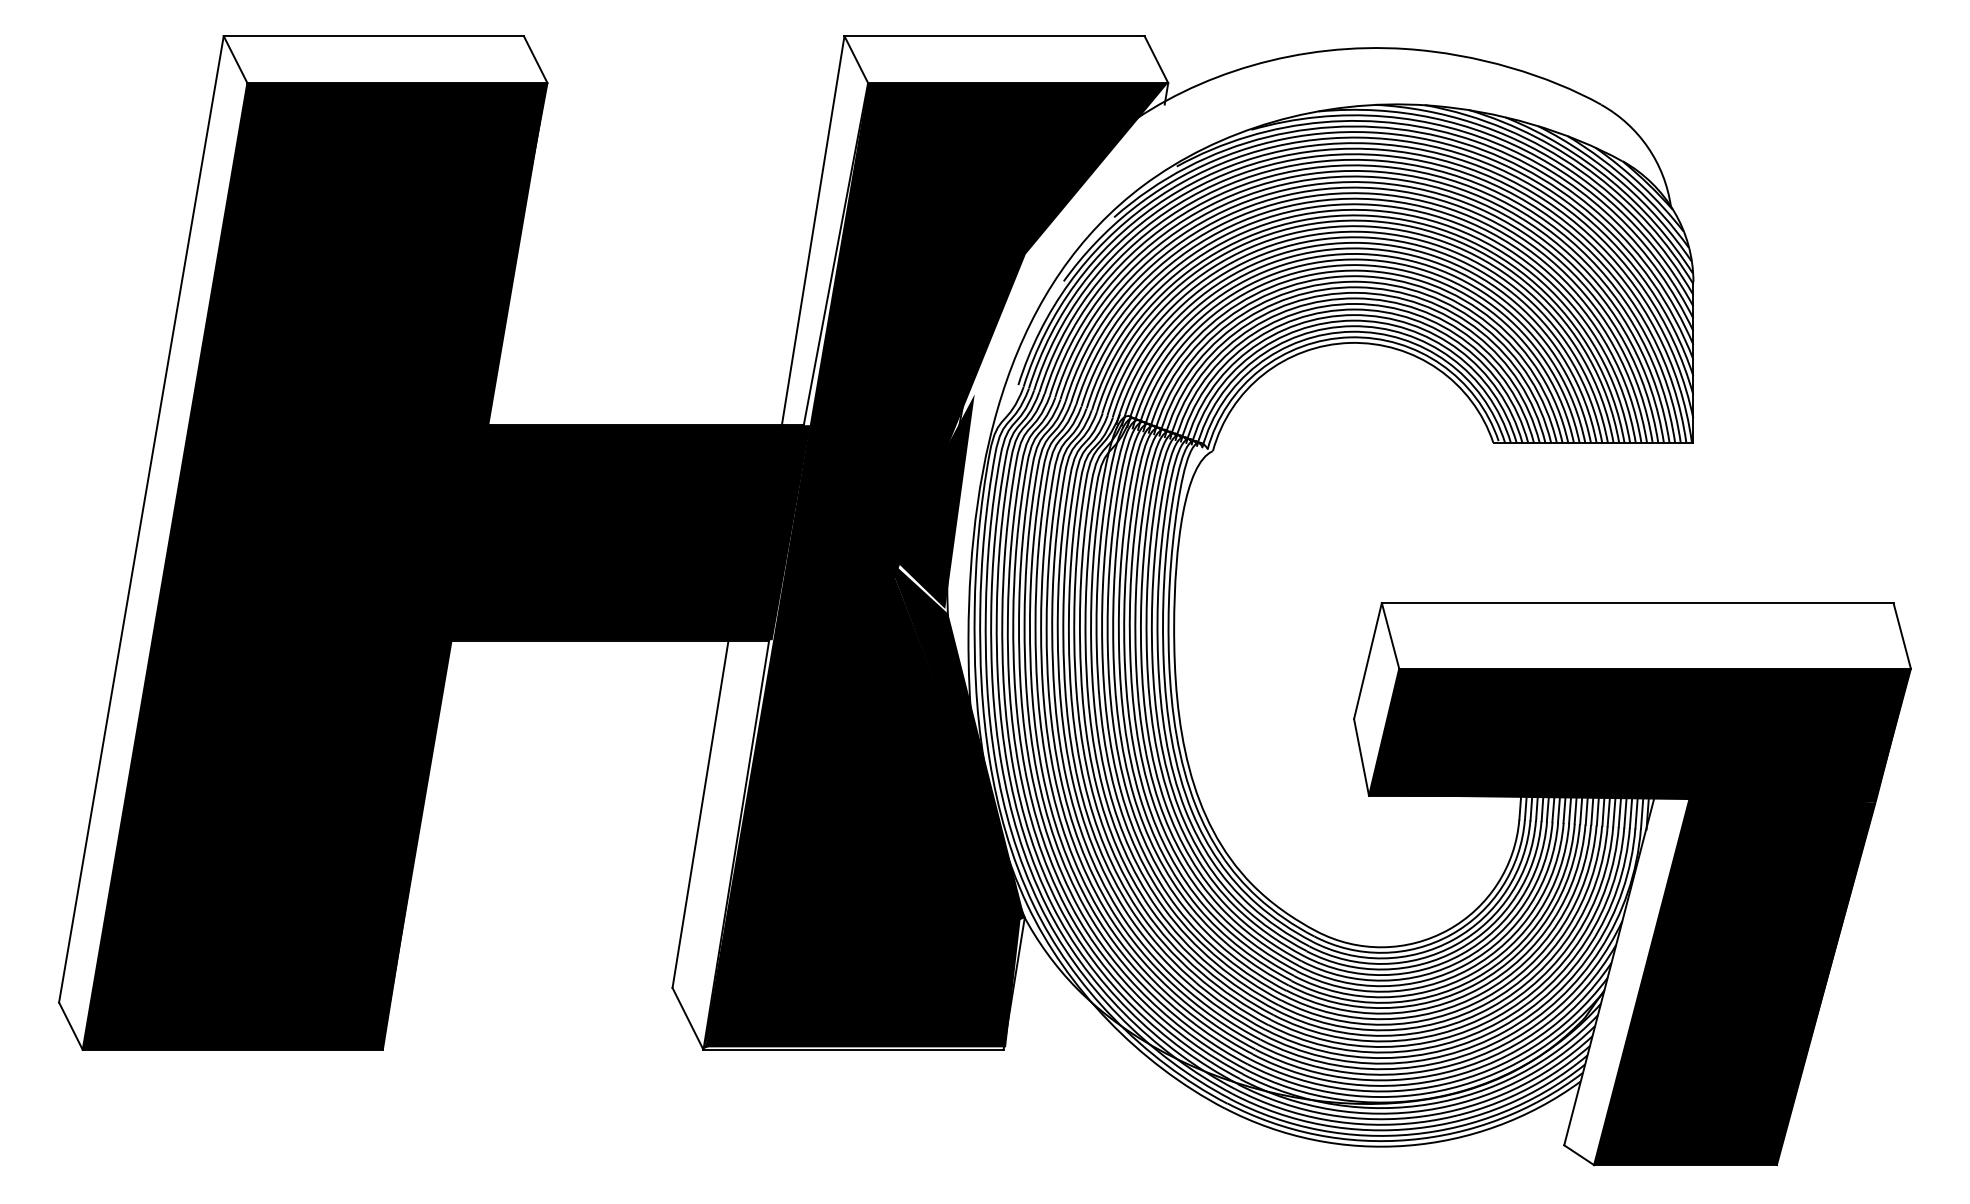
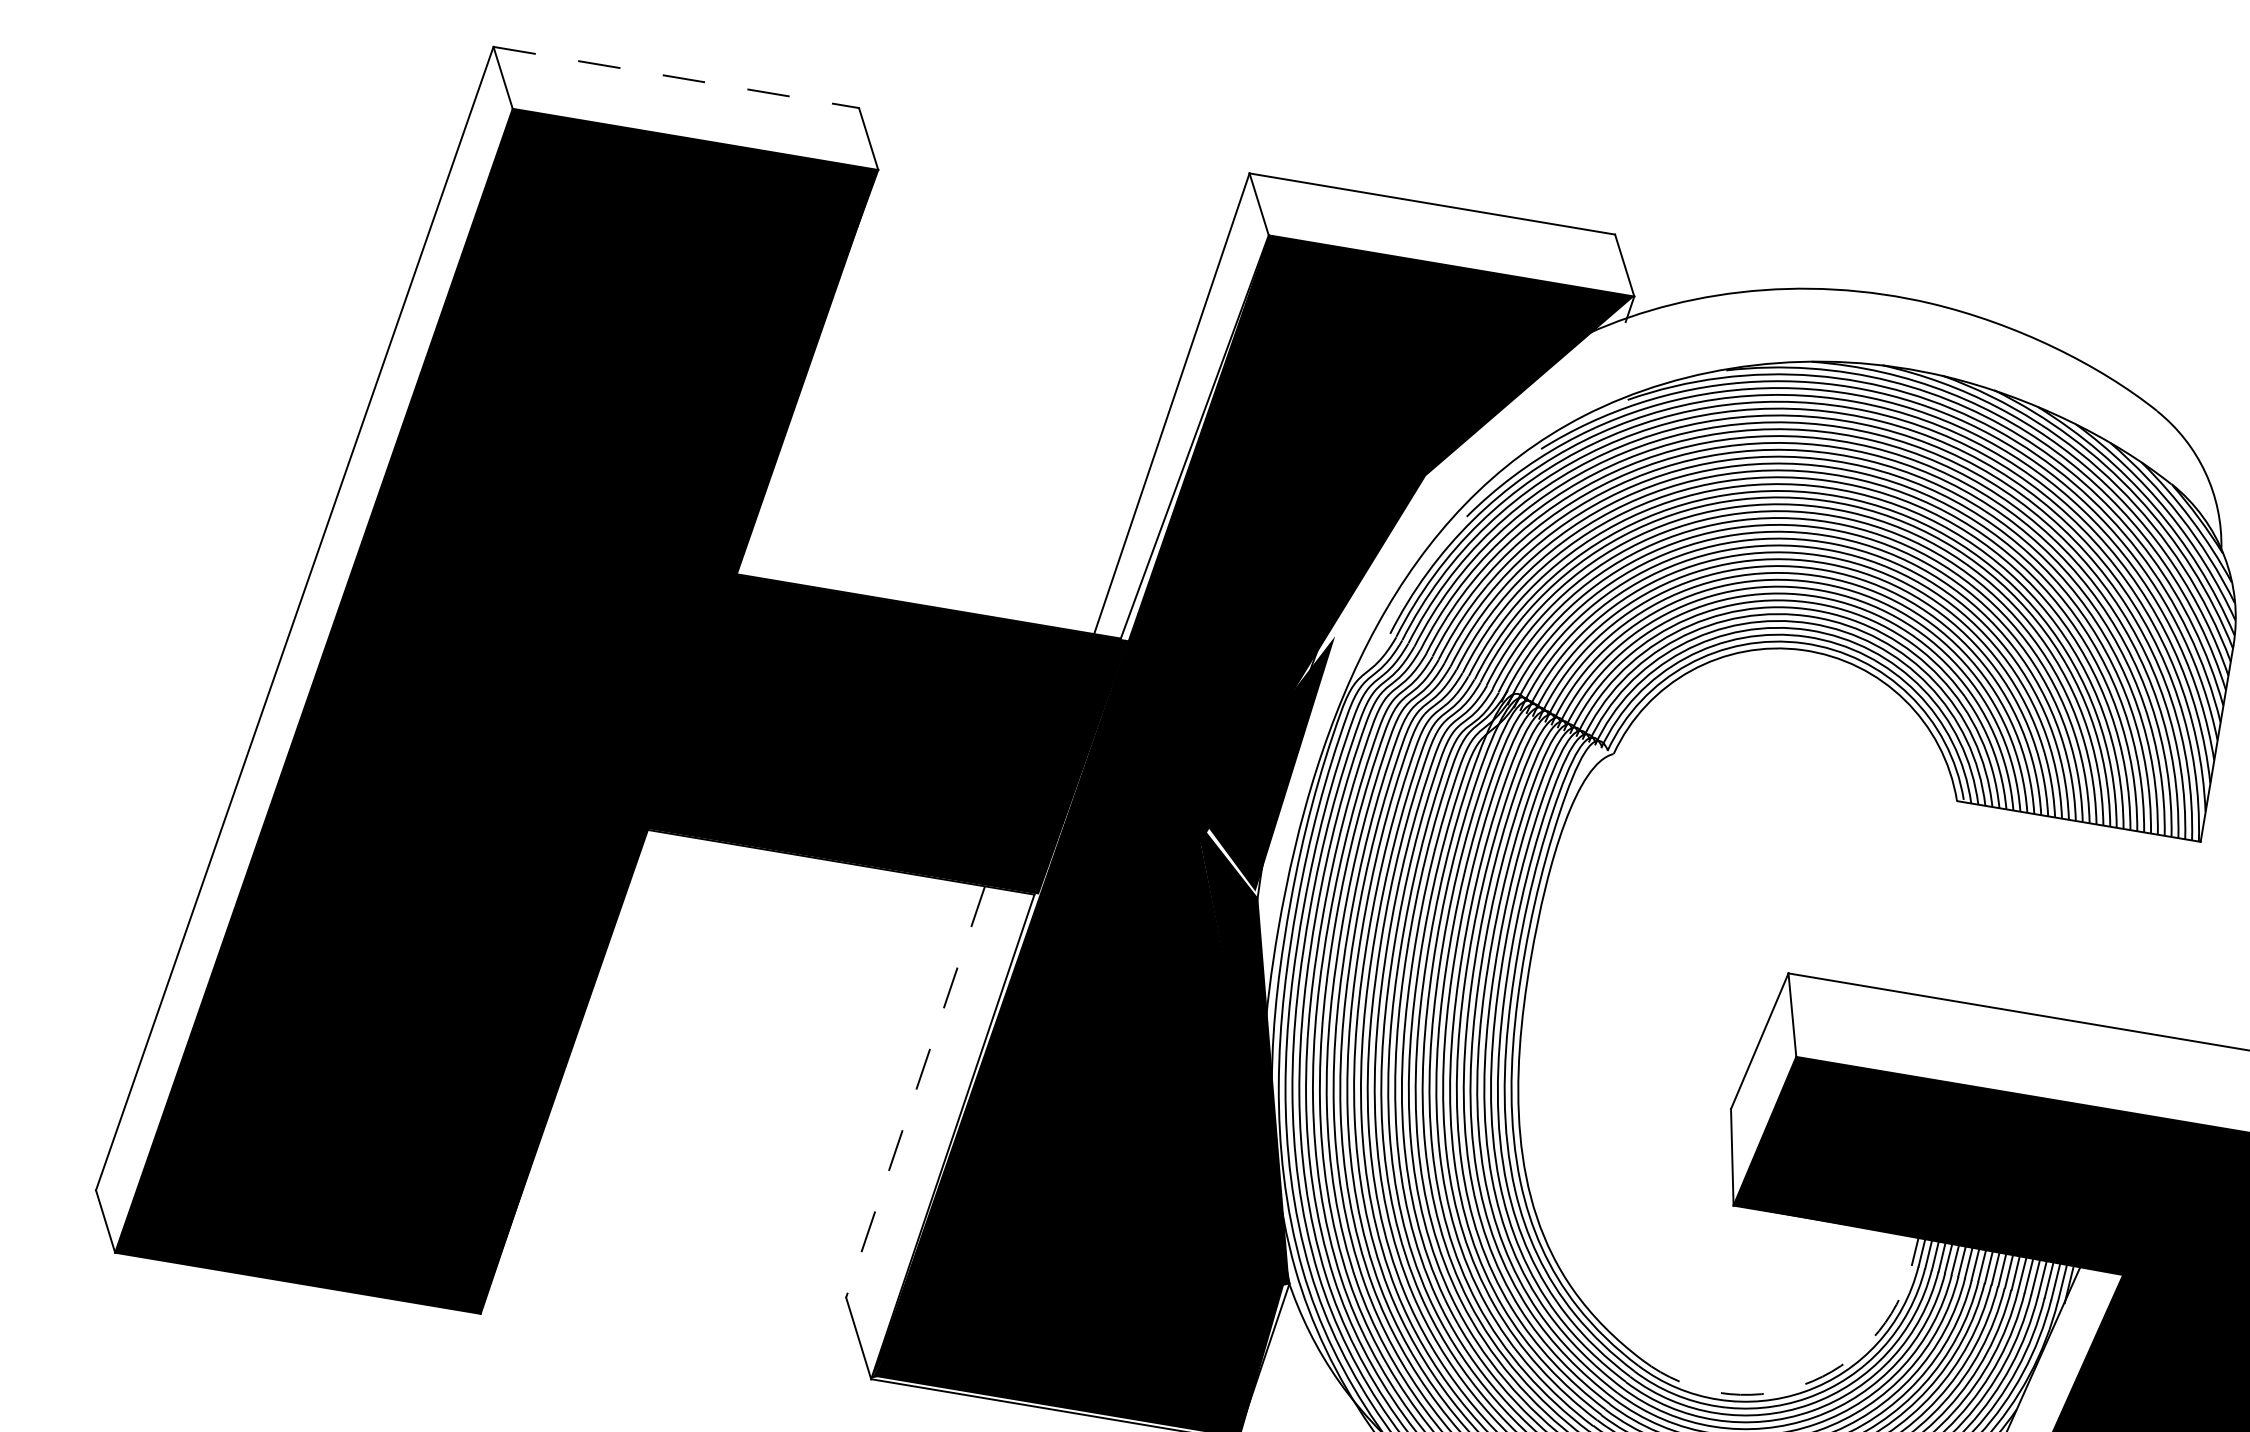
line: (374, 36) -> (677, 78), solid -> dashed
line: (700, 814) -> (915, 1092), solid -> dashed
arc: (1448, 929) -> (1803, 1384), solid -> dashed

